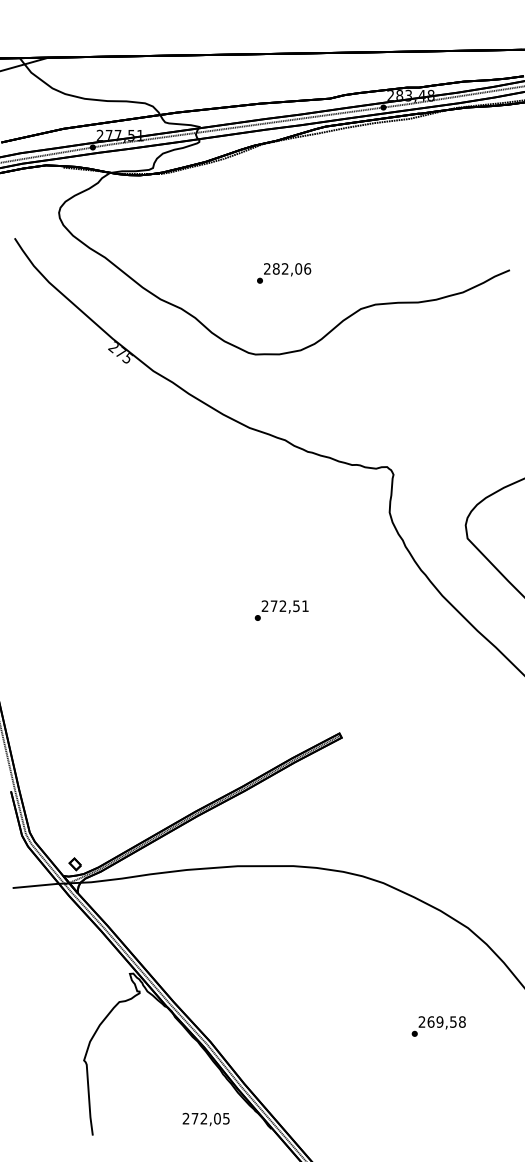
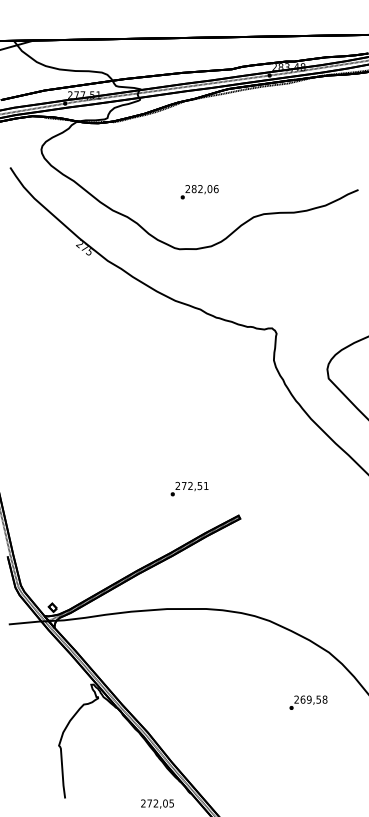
text: (281, 610) -> (189, 489), moved
text: (438, 1026) -> (308, 702), moved
text: (205, 1119) -> (157, 804), moved

